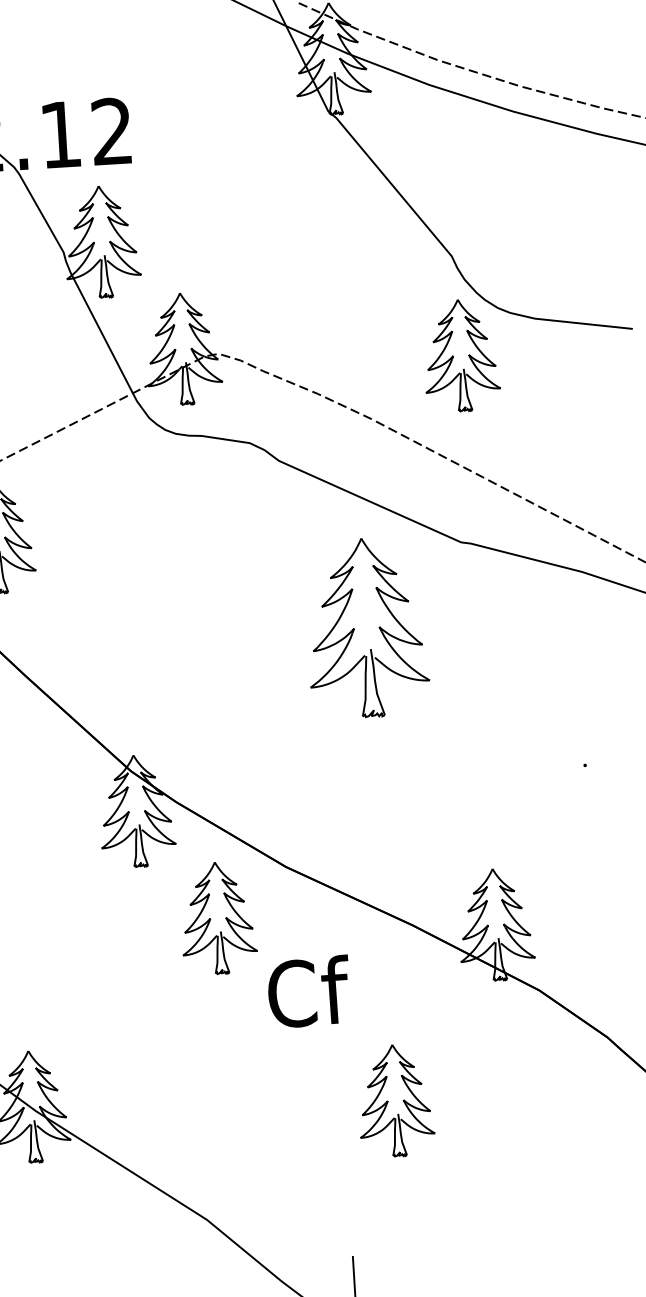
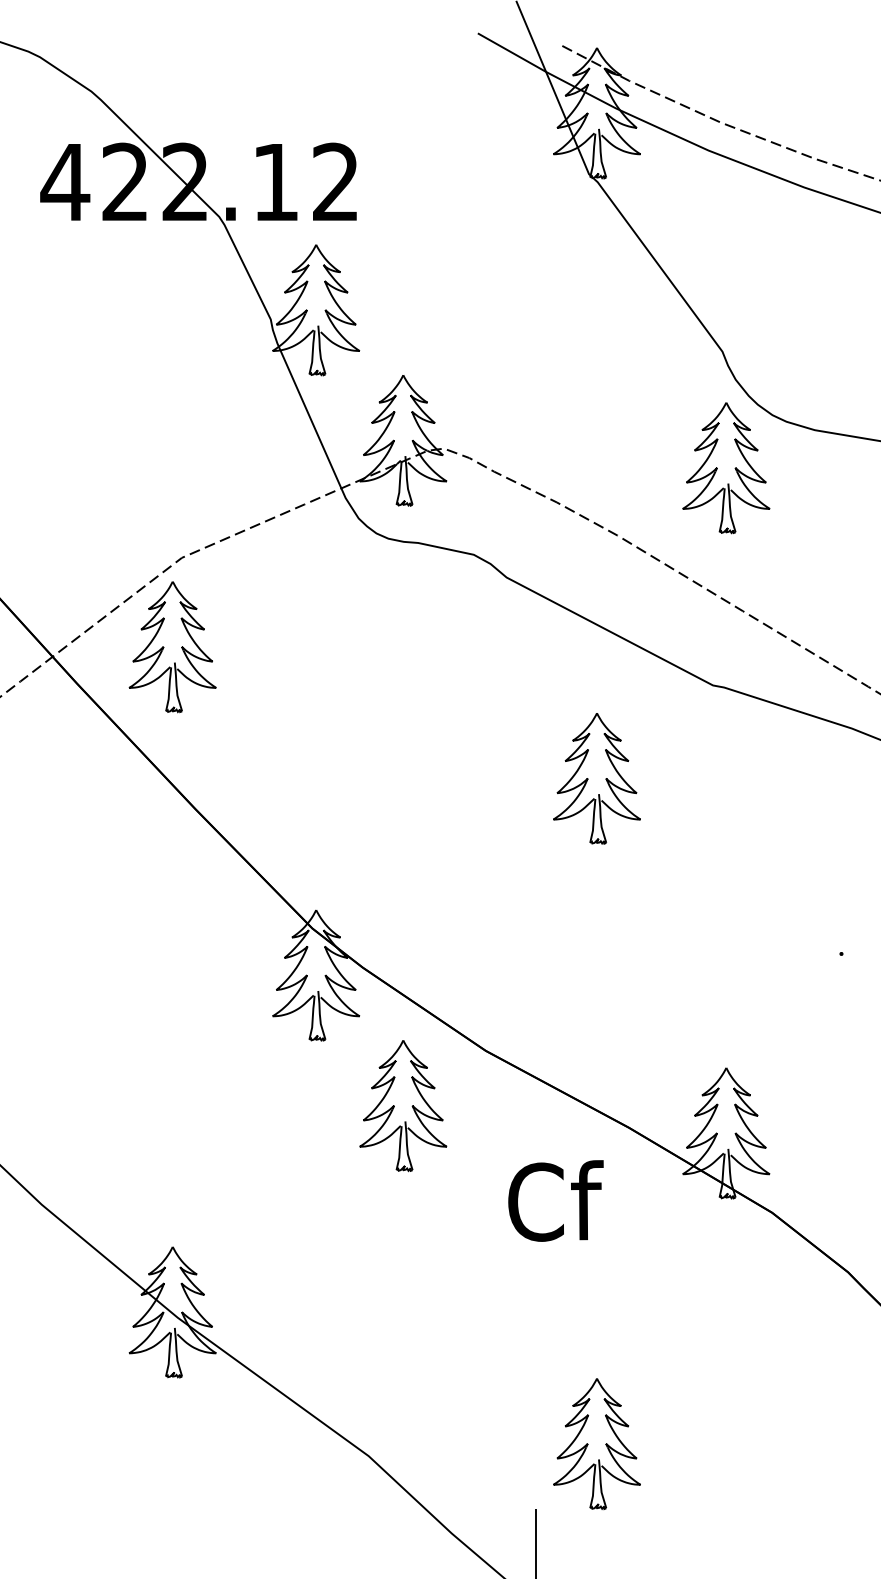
part: (366, 628) -> (596, 778), size x0.62
text: (308, 991) -> (555, 1200), moved
part: (395, 1101) -> (596, 1444), moved

